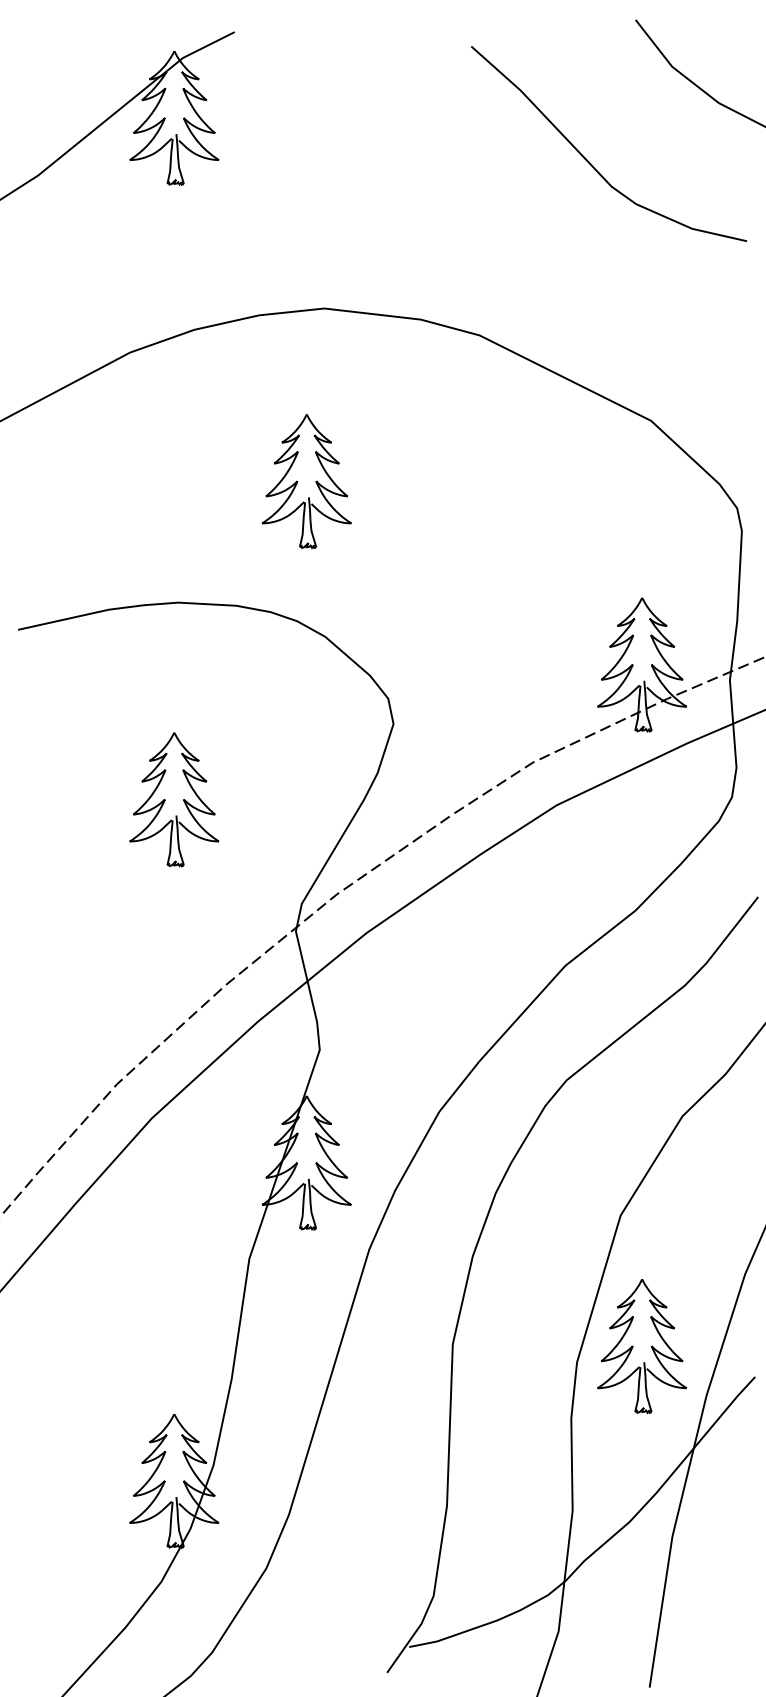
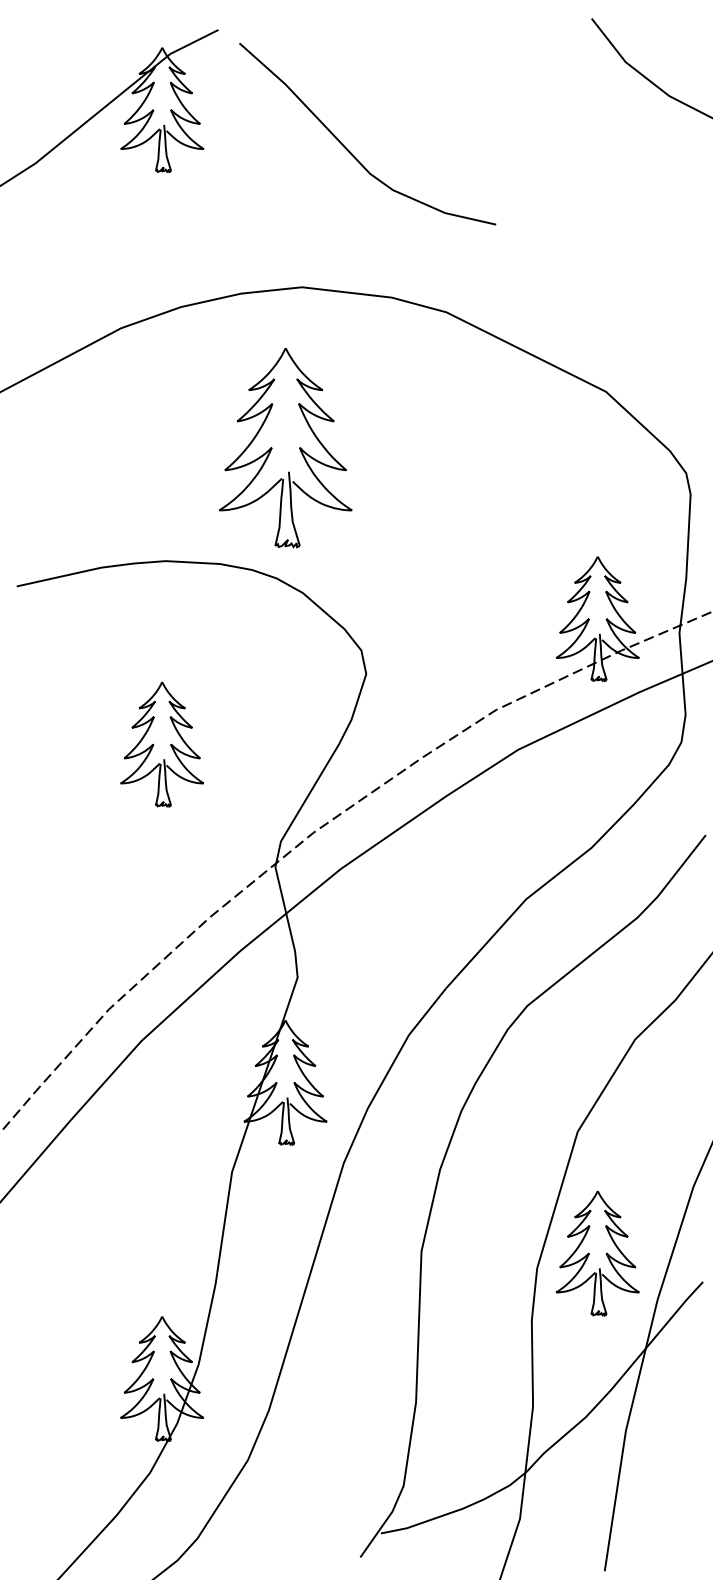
curve: (590, 162) -> (350, 151), moved
part: (306, 481) -> (285, 448), size x1.6

